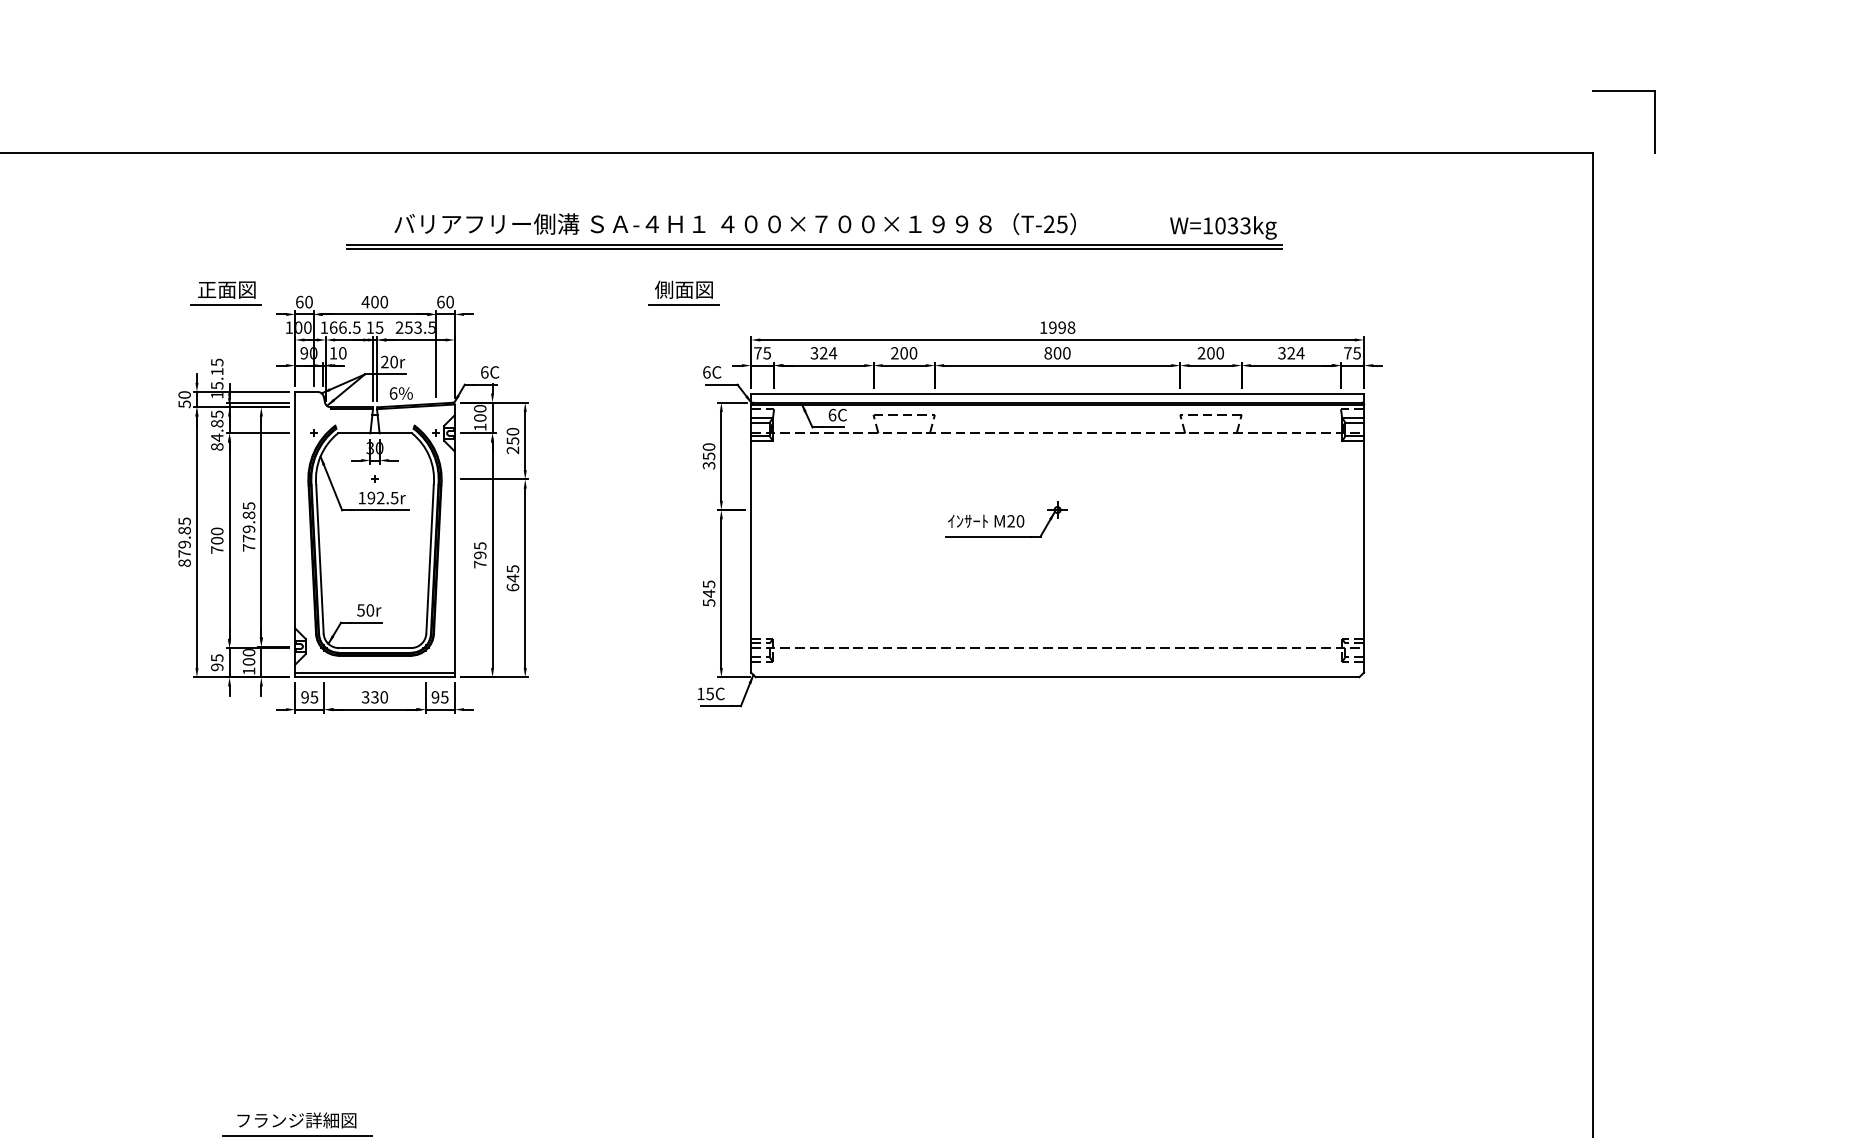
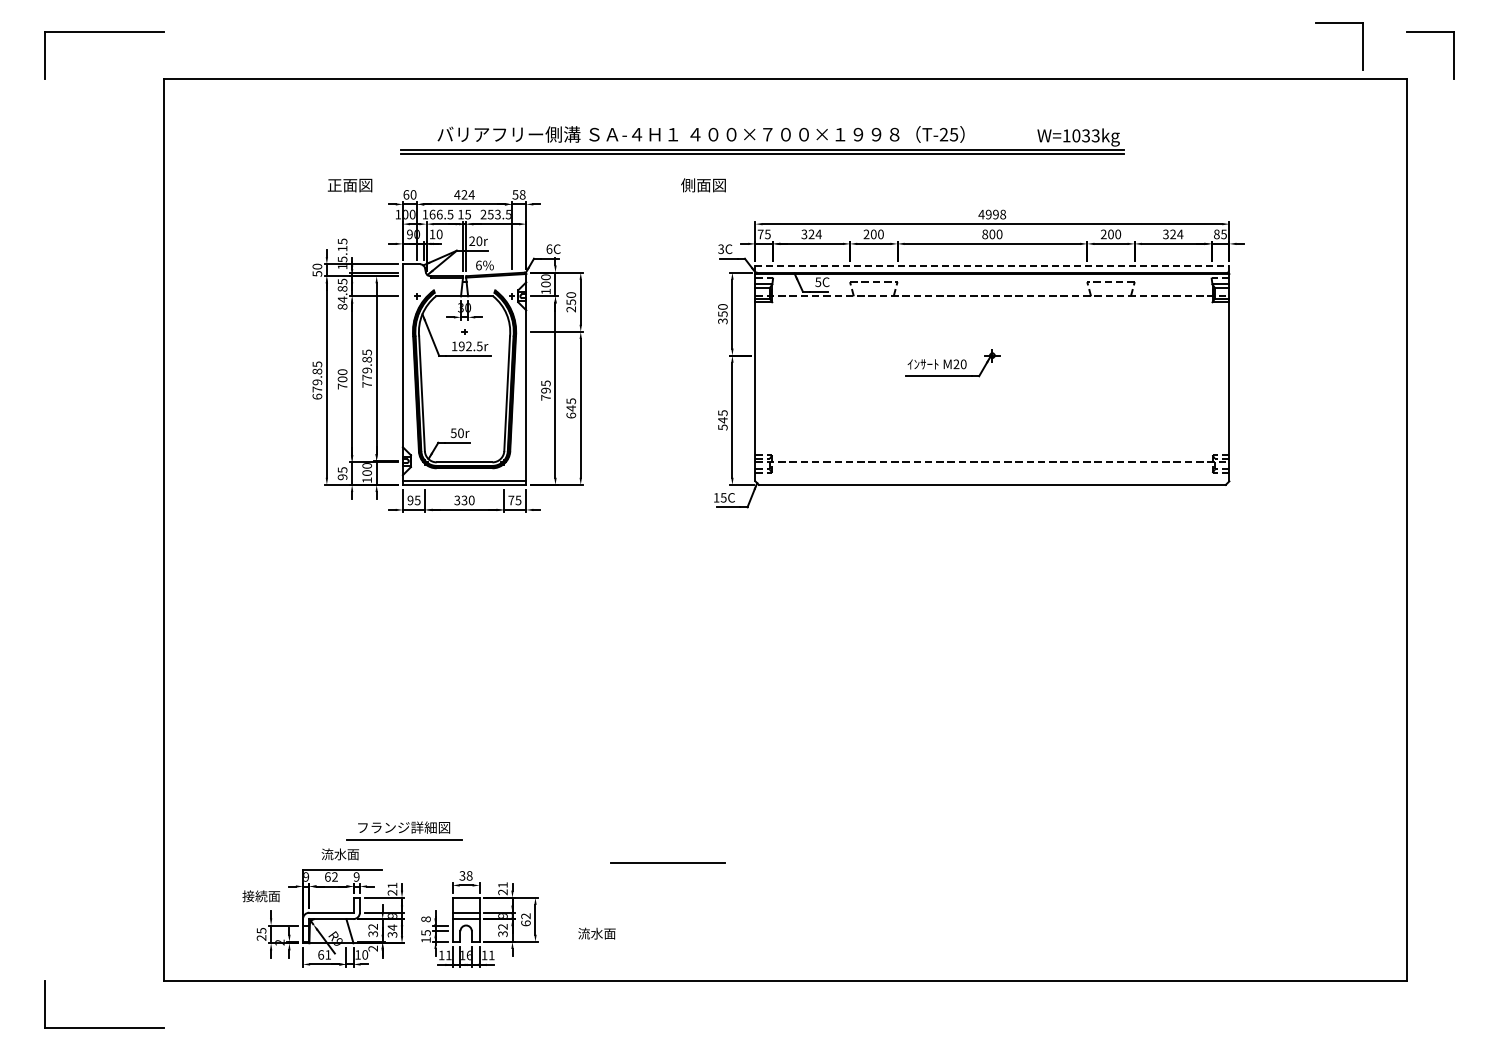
part: (1506, 80) -> (1339, 23), added
part: (814, 231) -> (762, 140), moved
text: (378, 301) -> (467, 194), 400 -> 424
text: (444, 301) -> (518, 194), 60 -> 58
line: (226, 305) -> (349, 197), removed
line: (683, 305) -> (703, 197), removed
text: (1043, 327) -> (981, 214), 1998 -> 4998
text: (1347, 353) -> (1216, 234), 75 -> 85
text: (707, 371) -> (721, 248), 6C -> 3C
line: (1057, 393) -> (992, 265), solid -> dashed
text: (832, 415) -> (818, 282), 6C -> 5C
text: (184, 562) -> (317, 396), 879.85 -> 679.85
text: (435, 697) -> (511, 500), 95 -> 75

